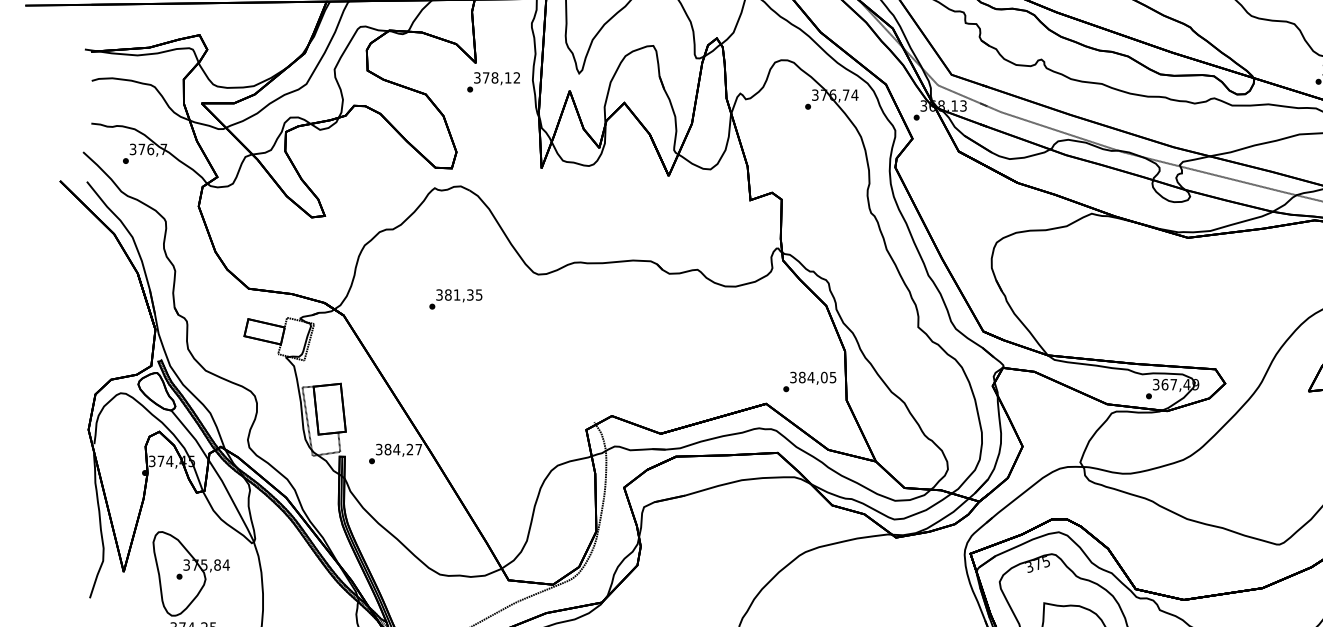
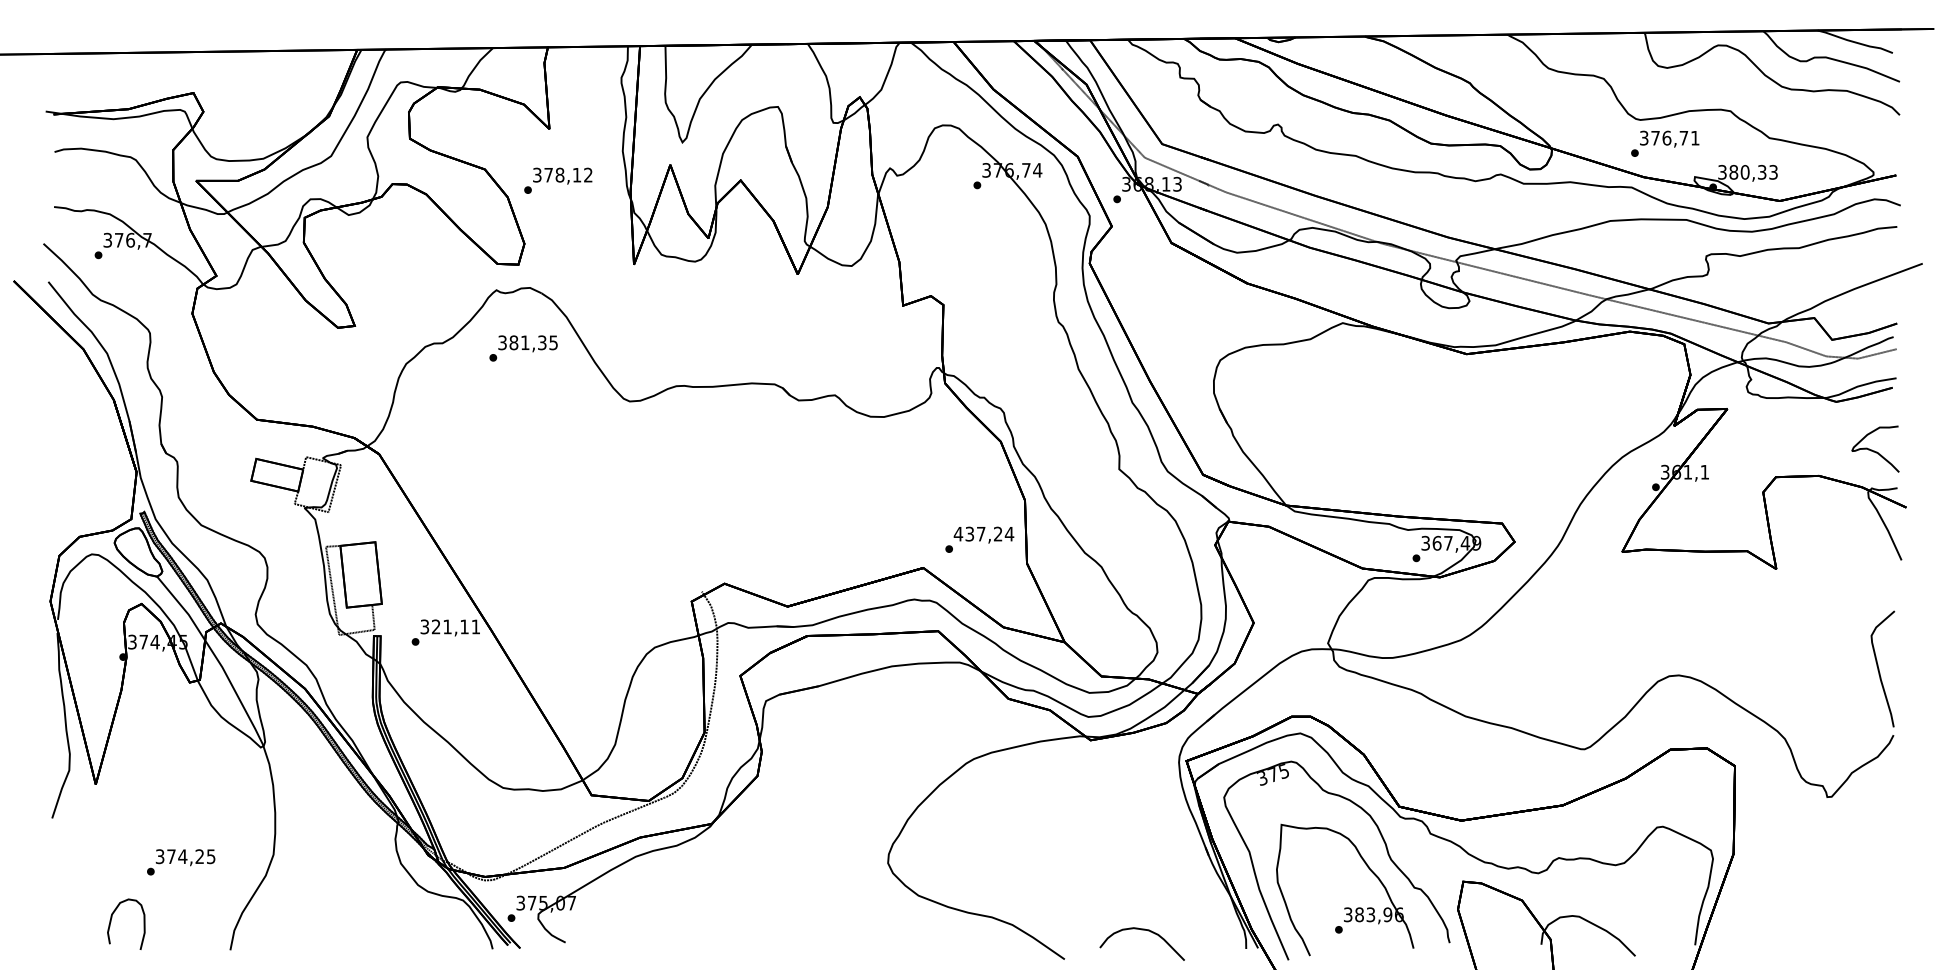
text: (493, 82) -> (558, 180), moved
text: (455, 299) -> (523, 348), moved
text: (812, 377) -> (983, 533), 384,05 -> 437,24
text: (402, 449) -> (455, 626), 384,27 -> 321,11
part: (191, 573) -> (182, 786), removed

